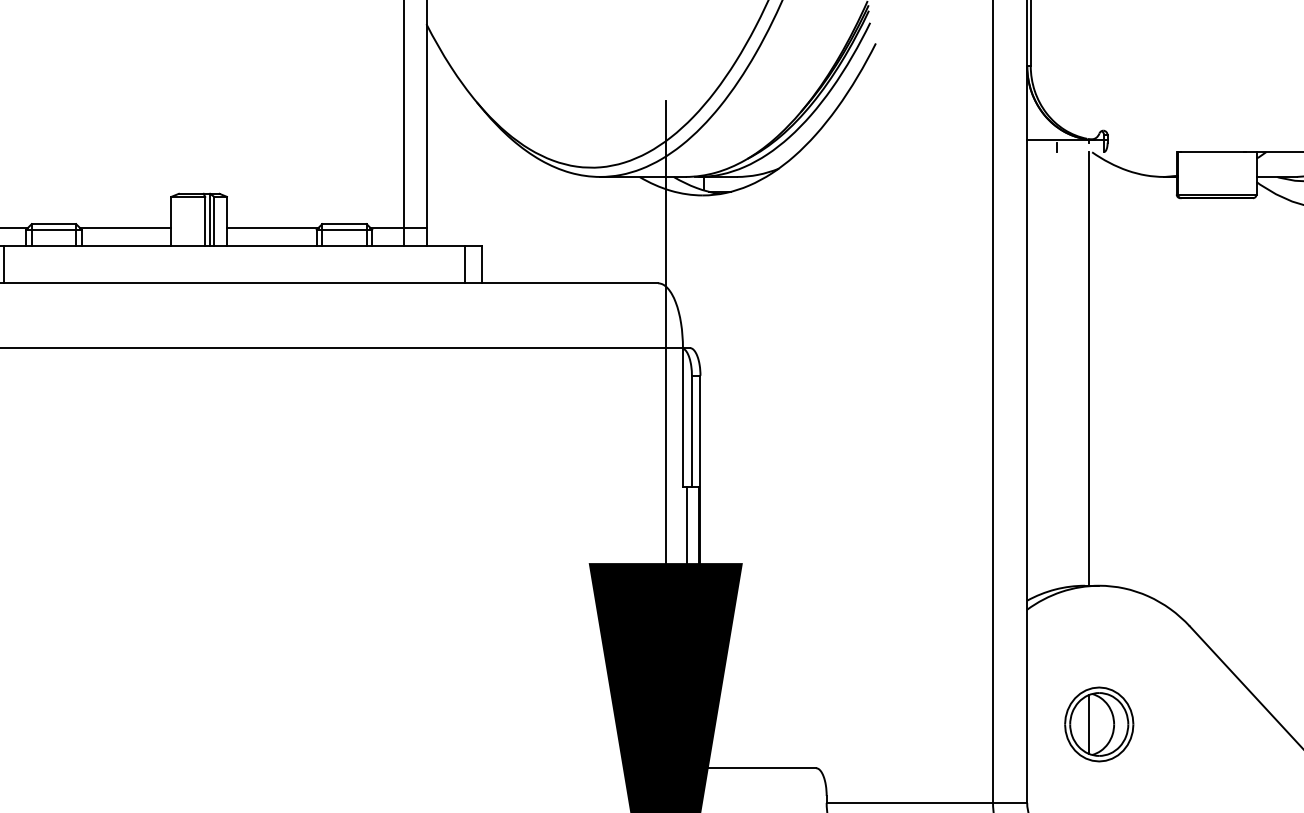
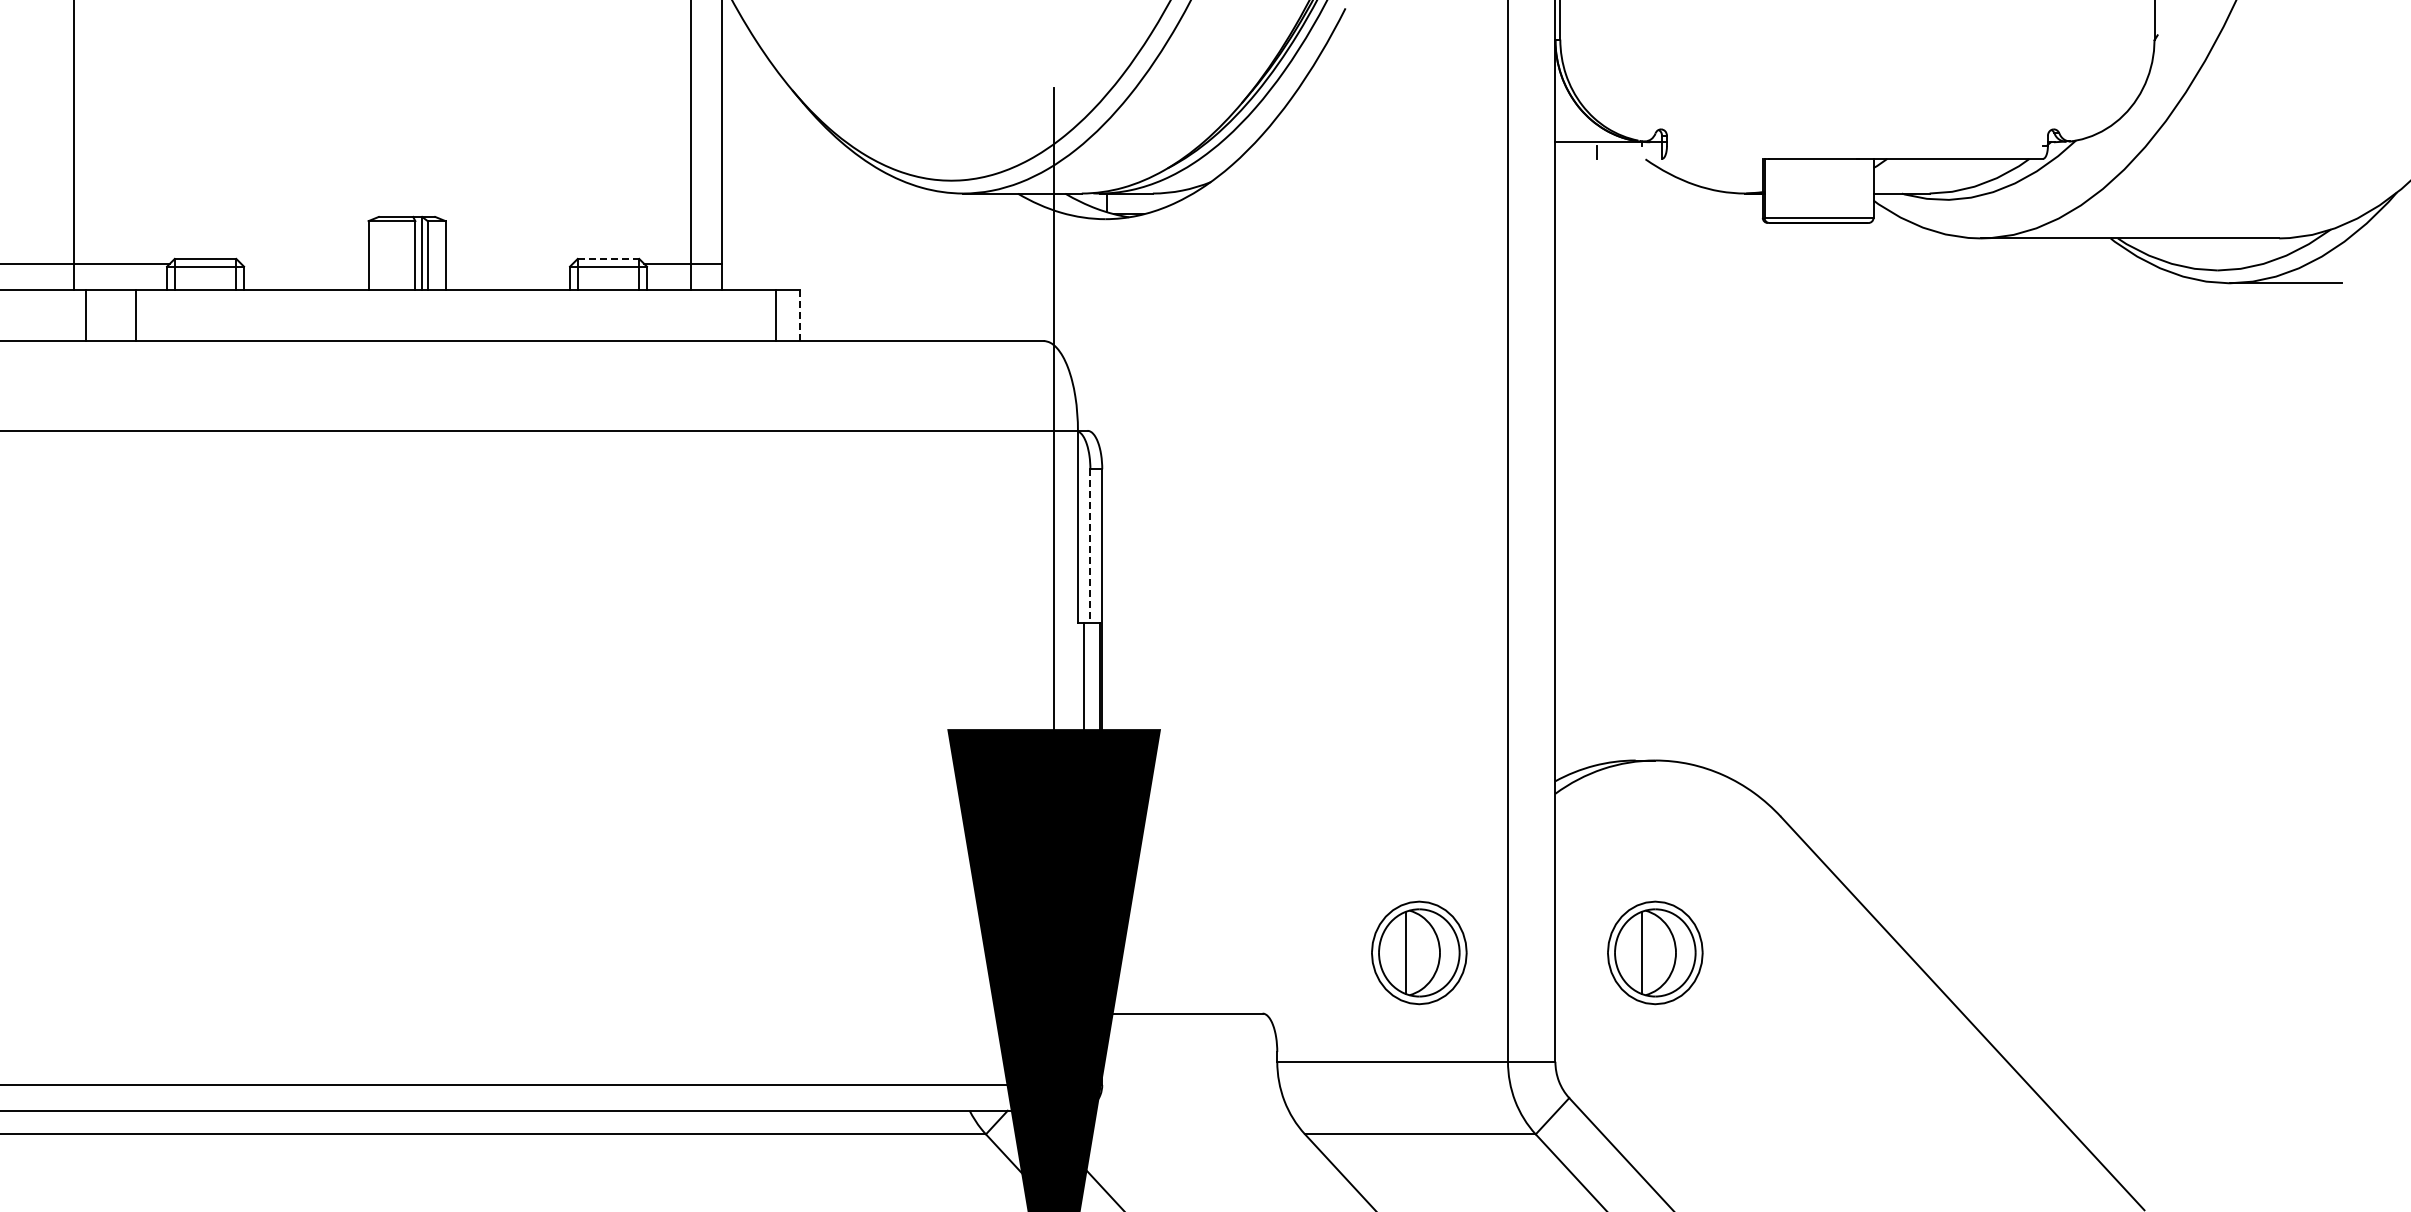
line: (344, 223) -> (608, 258), solid -> dashed
line: (125, 228) -> (304, 264), removed
line: (272, 228) -> (508, 264), removed
line: (482, 264) -> (799, 315), solid -> dashed
line: (1089, 368) -> (1641, 459), removed
line: (692, 431) -> (1090, 546), solid -> dashed
part: (929, 724) -> (1419, 952), added

